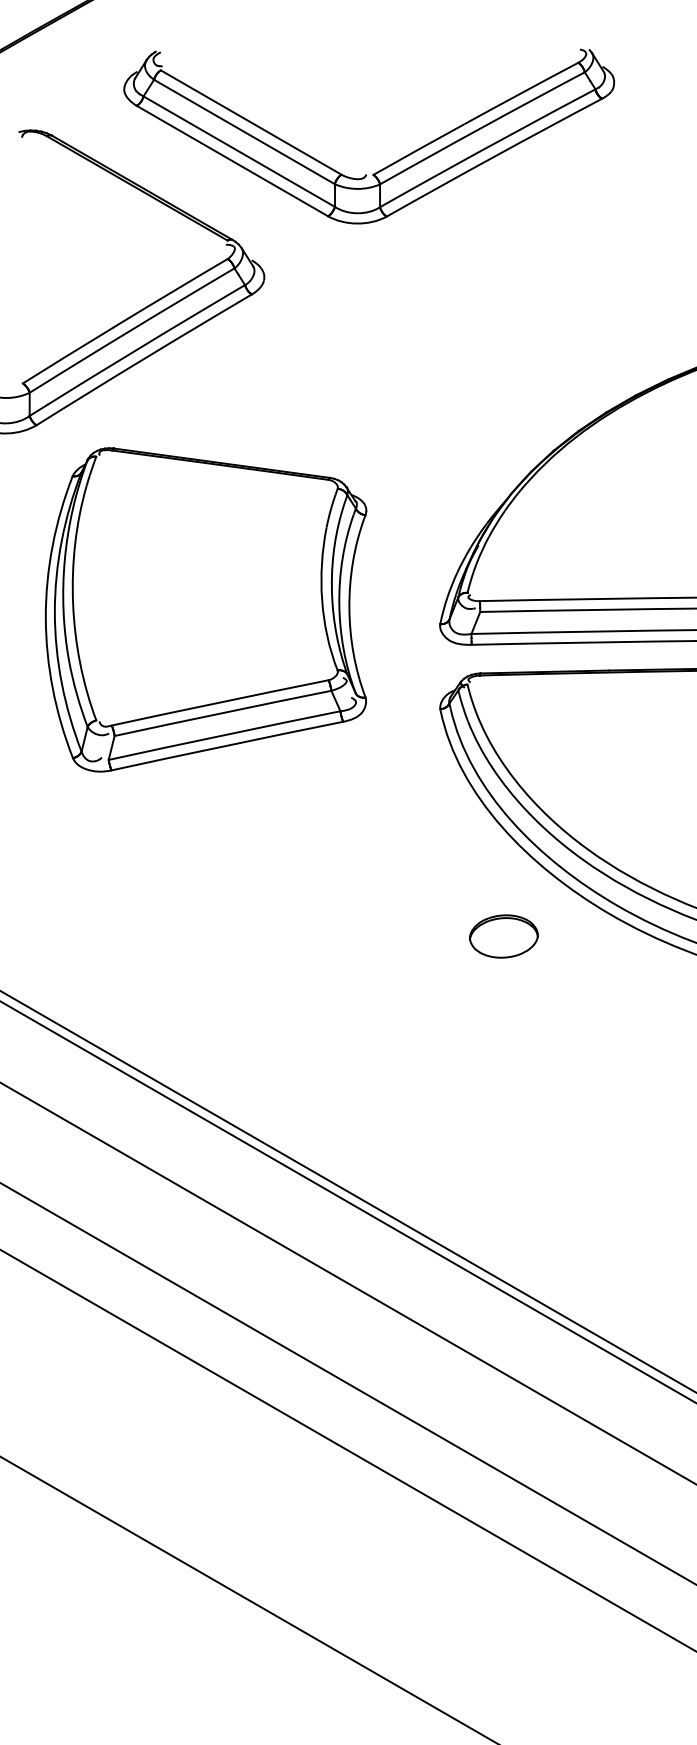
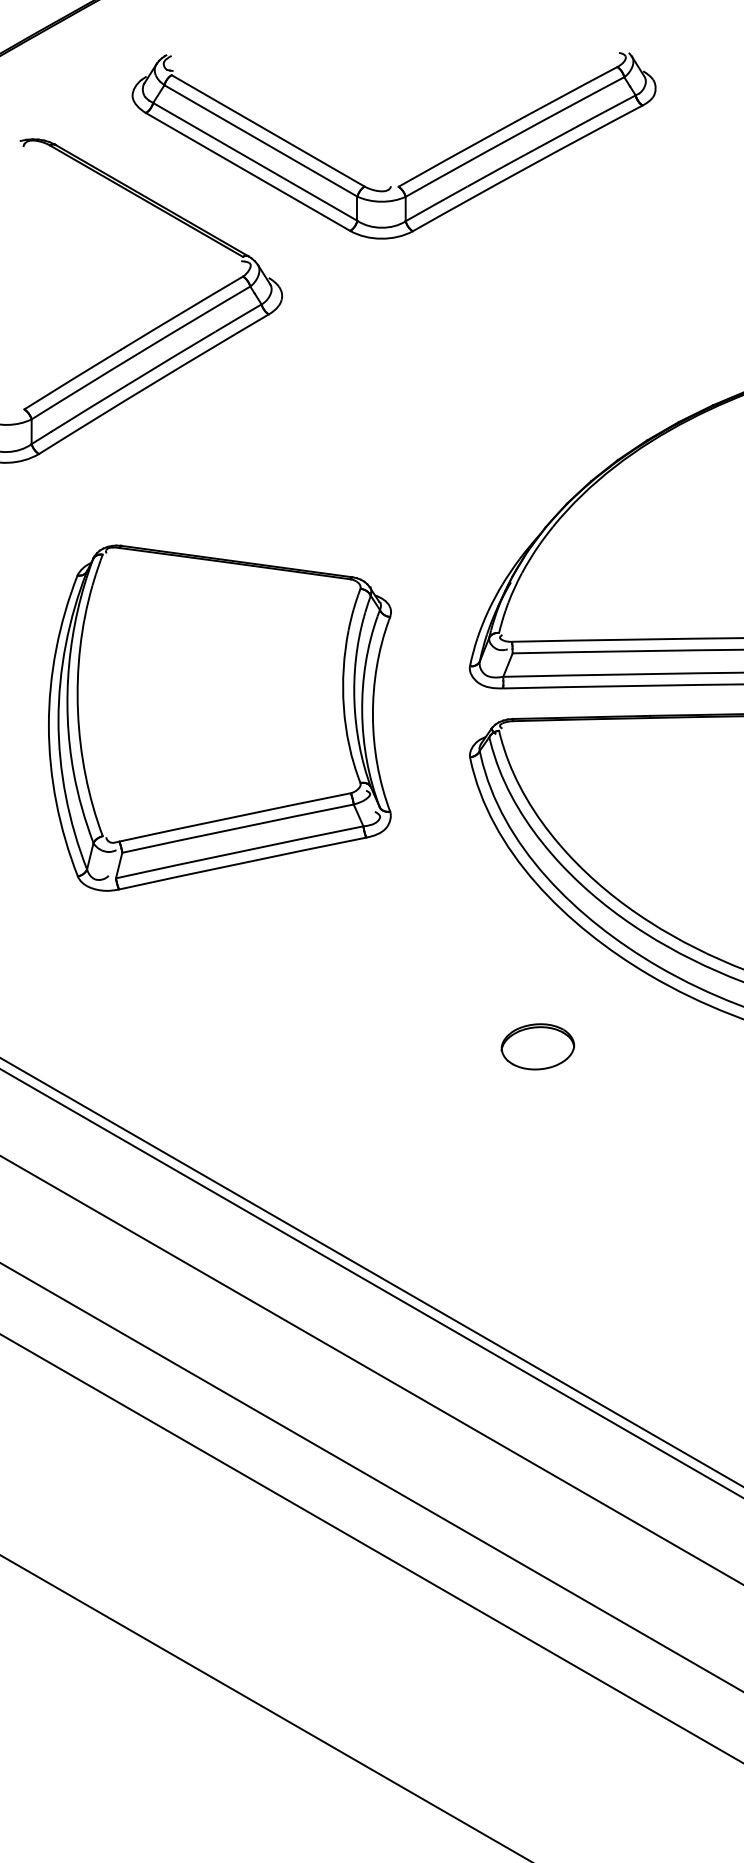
part: (205, 609) -> (219, 717), moved
part: (503, 936) -> (537, 1046), moved

